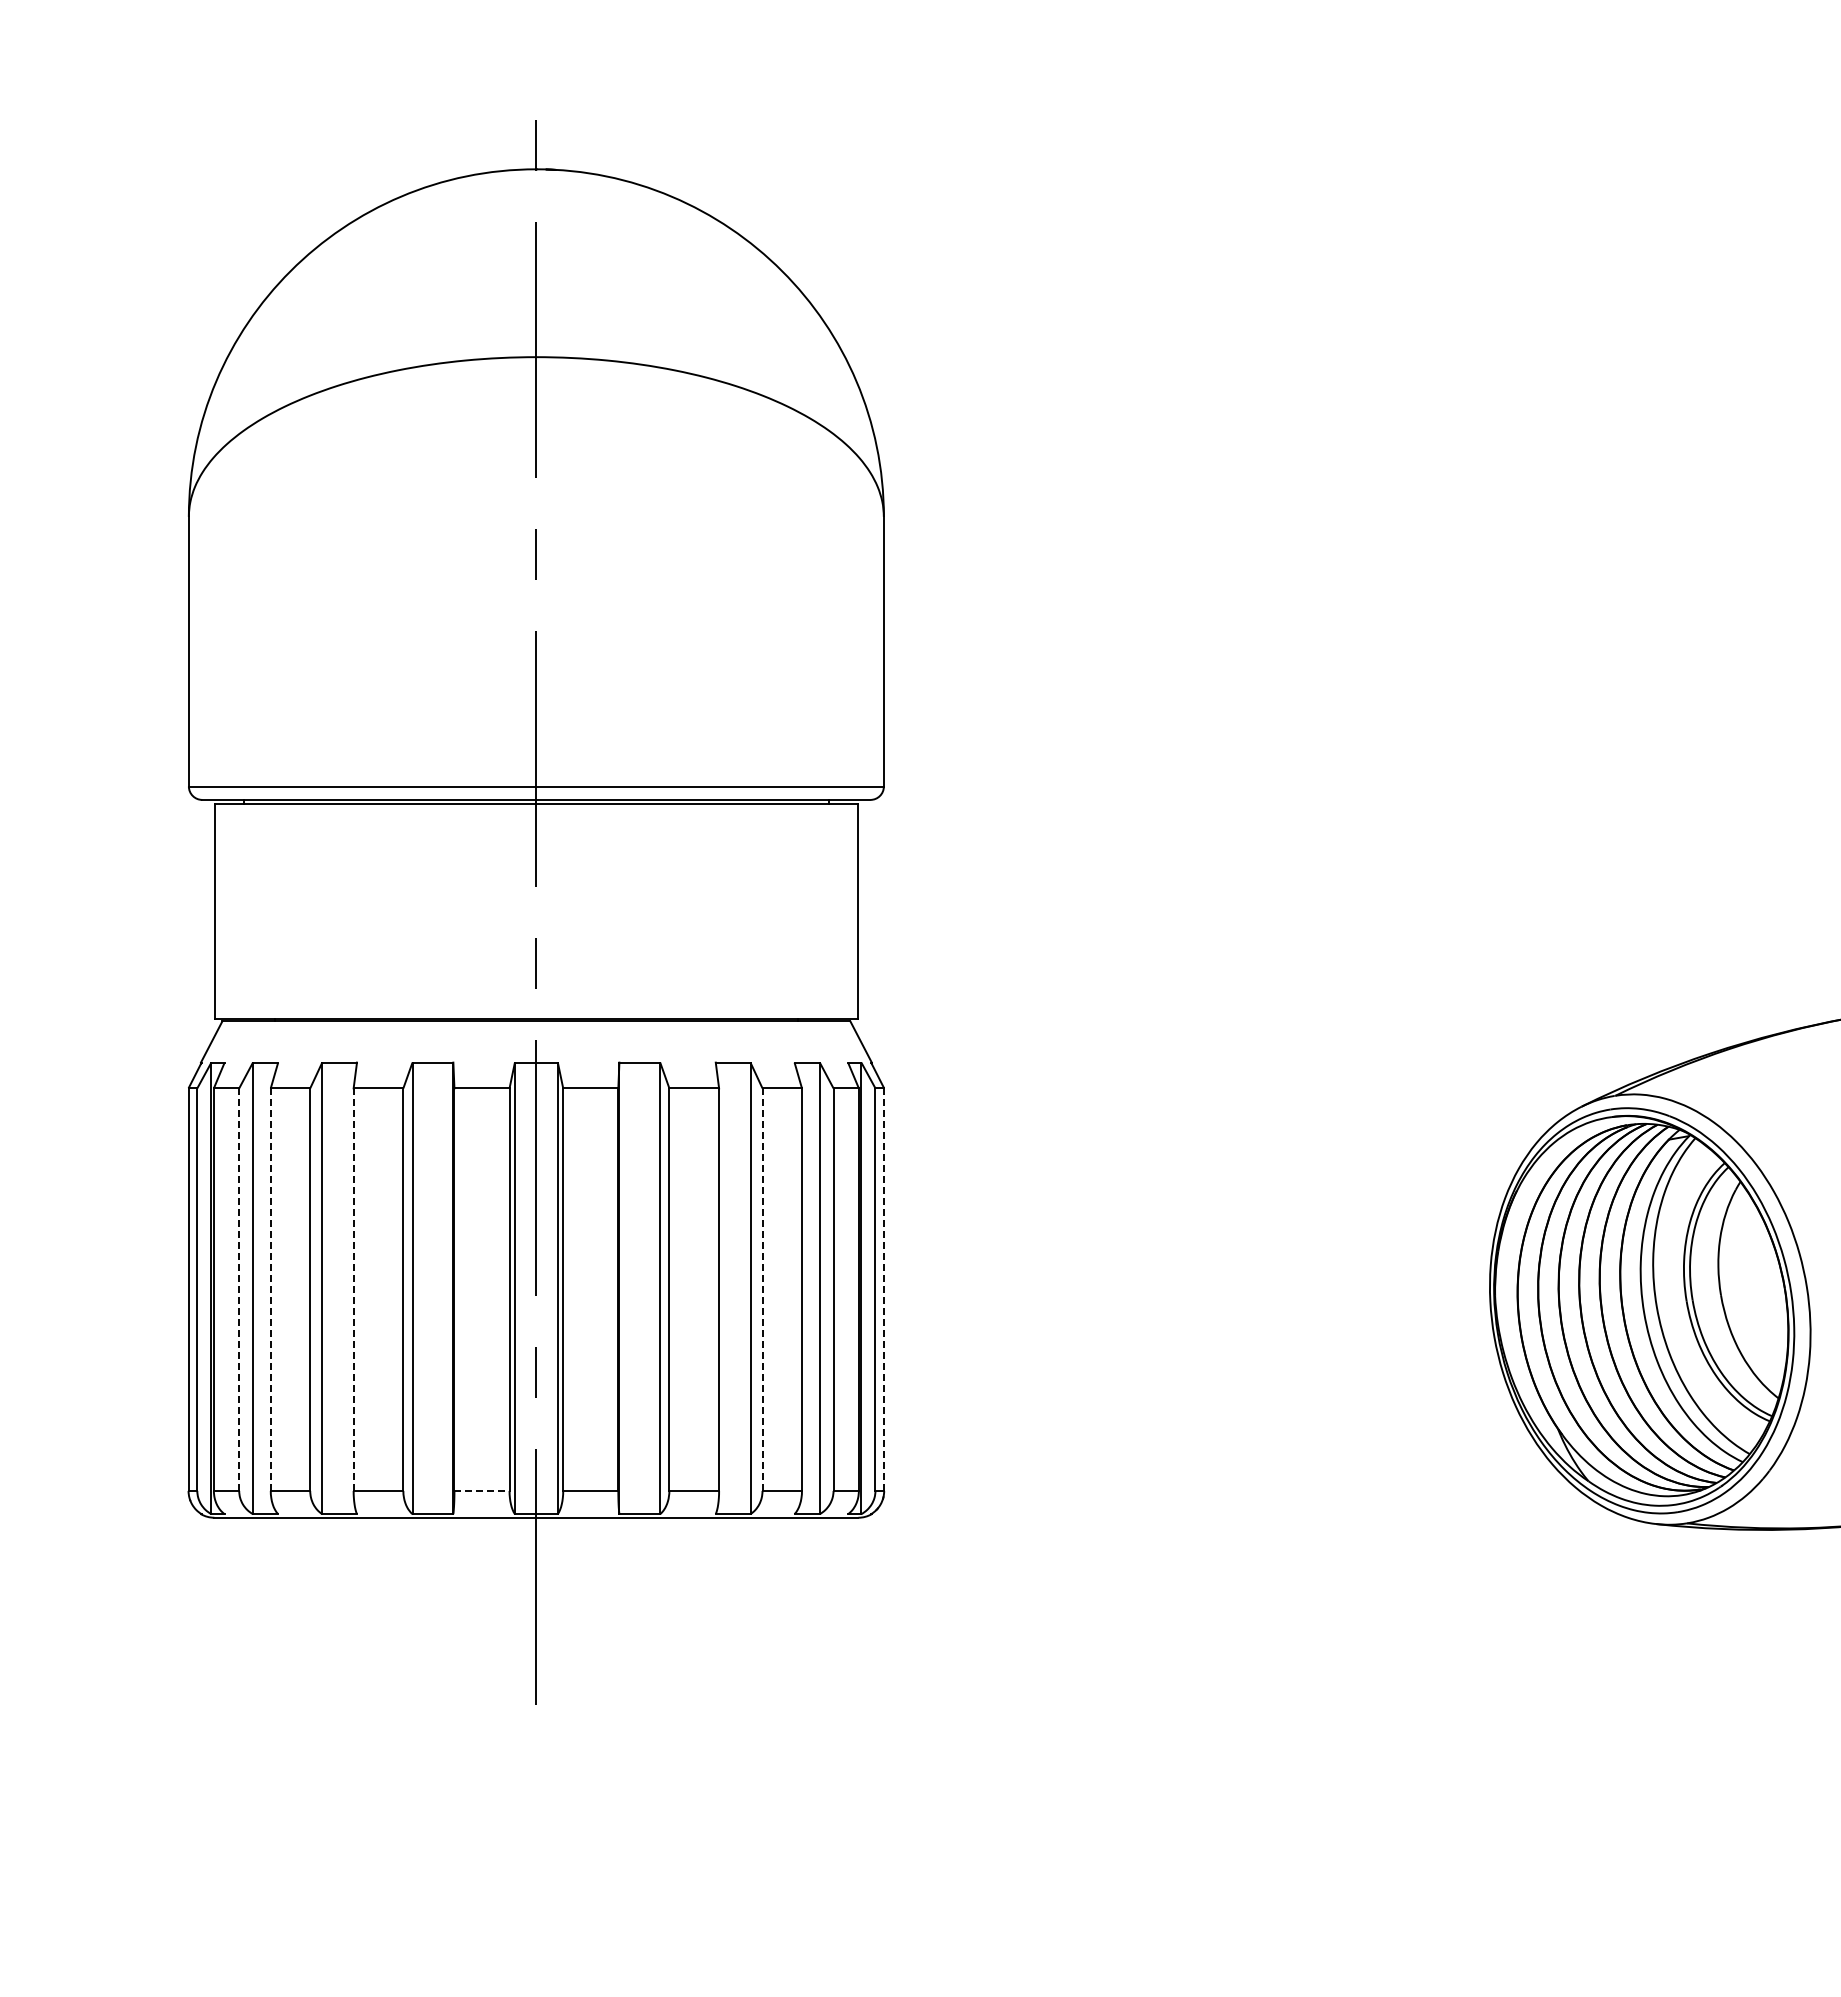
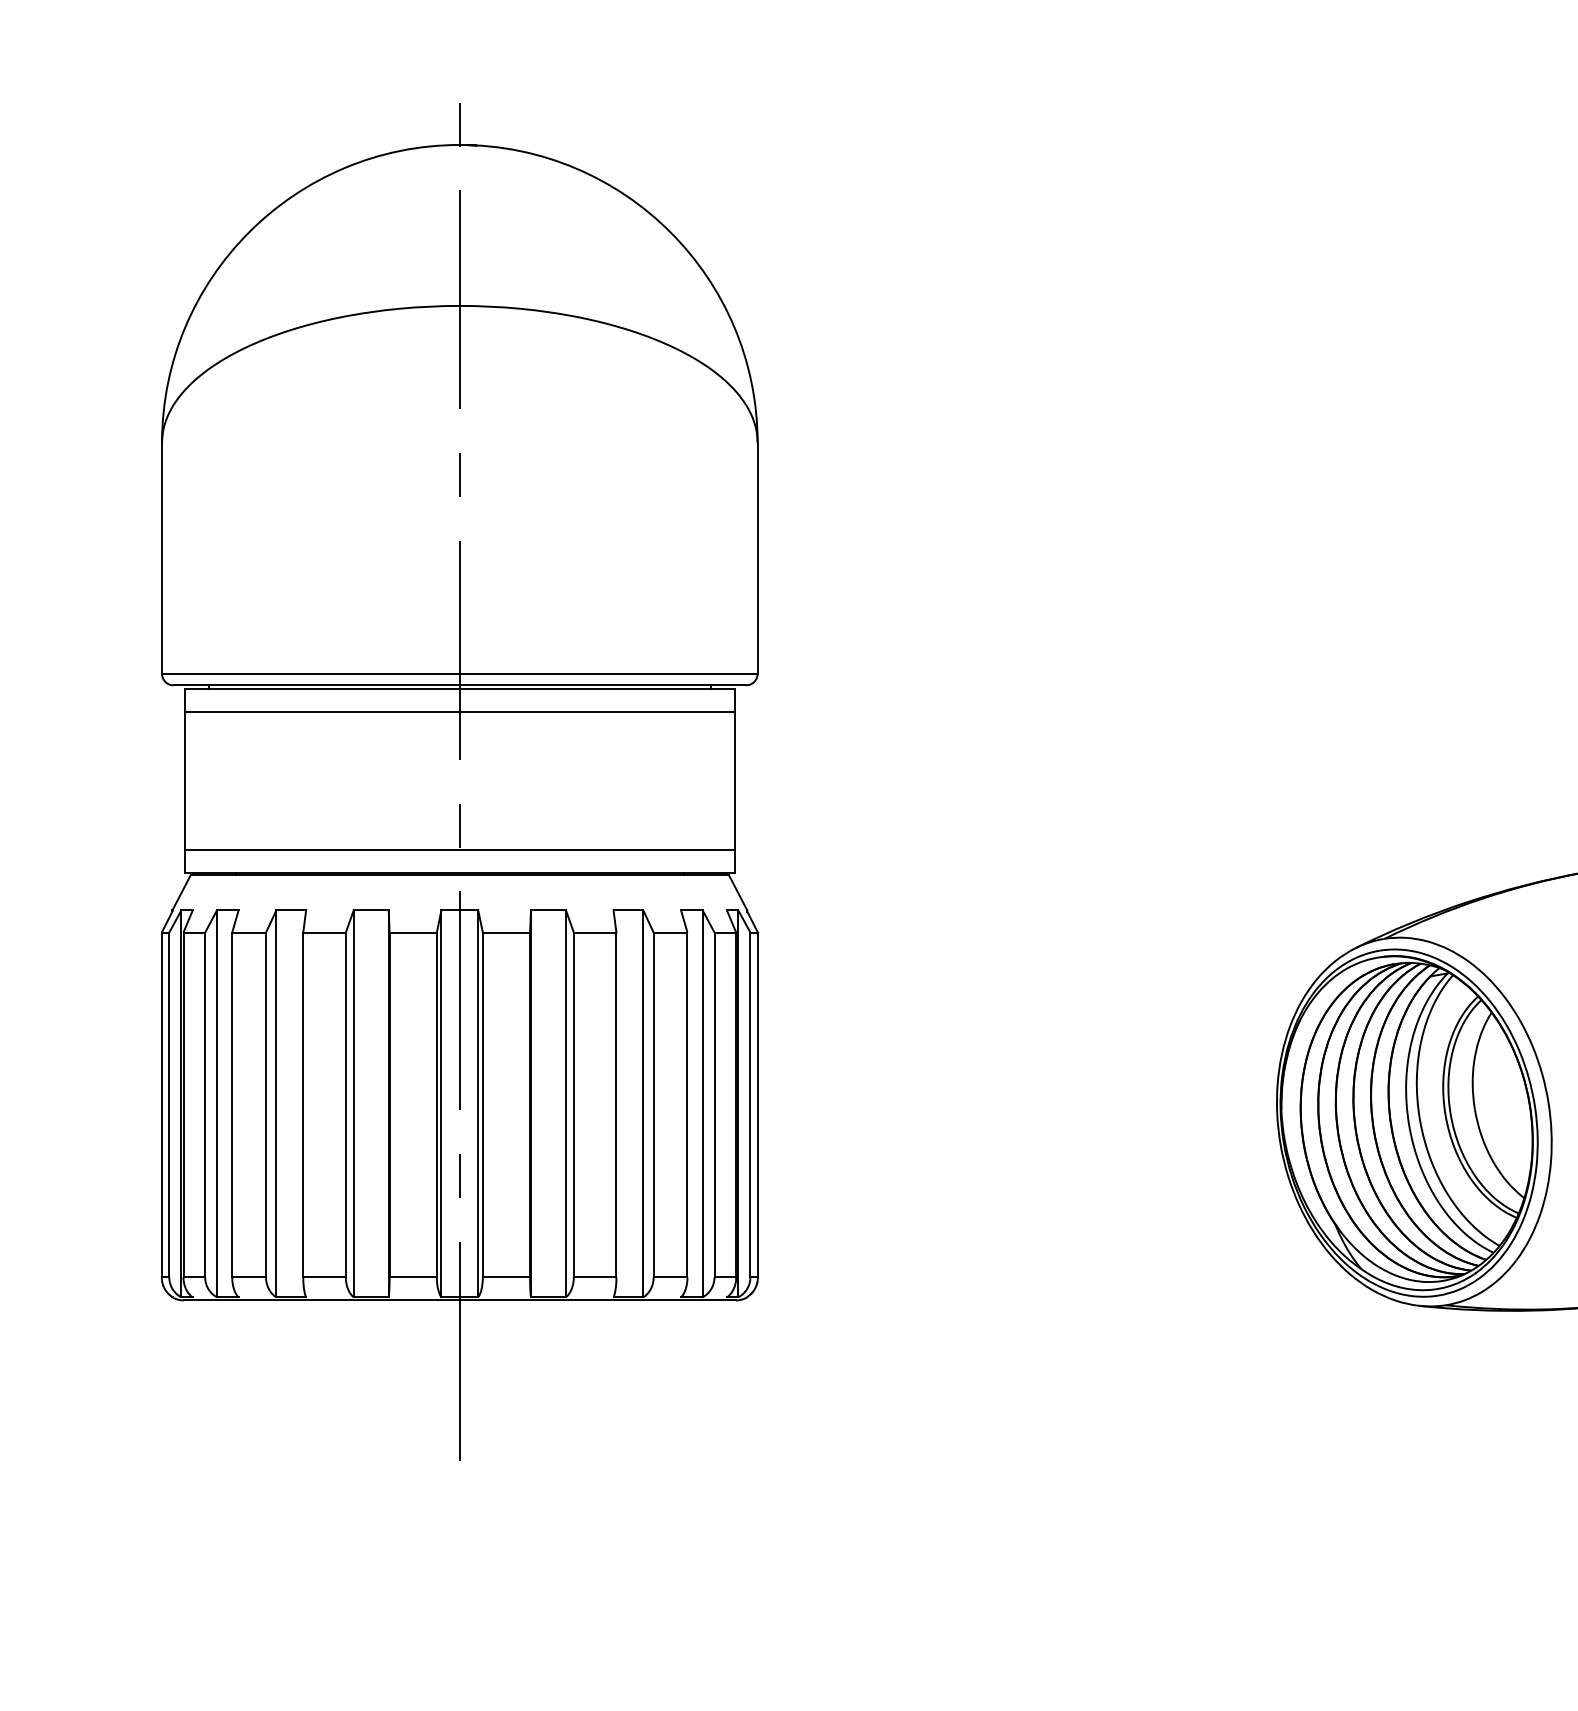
line: (536, 830) -> (459, 711), added
line: (536, 991) -> (459, 849), added
line: (270, 1289) -> (232, 1104), dashed -> solid
line: (353, 1289) -> (303, 1104), dashed -> solid
line: (762, 1289) -> (653, 1104), dashed -> solid
line: (239, 1290) -> (205, 1105), dashed -> solid
line: (884, 1290) -> (758, 1105), dashed -> solid
line: (482, 1490) -> (413, 1277), dashed -> solid

